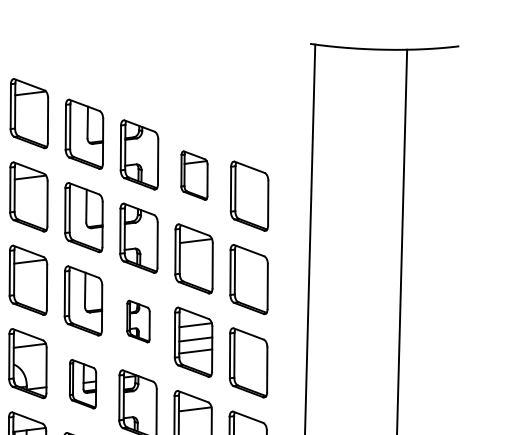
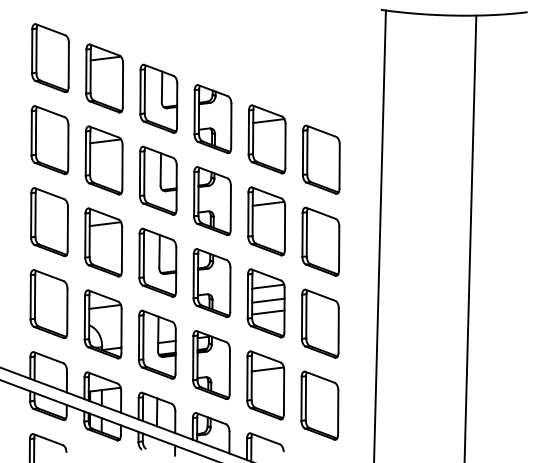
part: (193, 175) -> (266, 139), size x1.43
part: (137, 320) -> (211, 282), size x1.67
part: (83, 384) -> (157, 344), size x1.43

